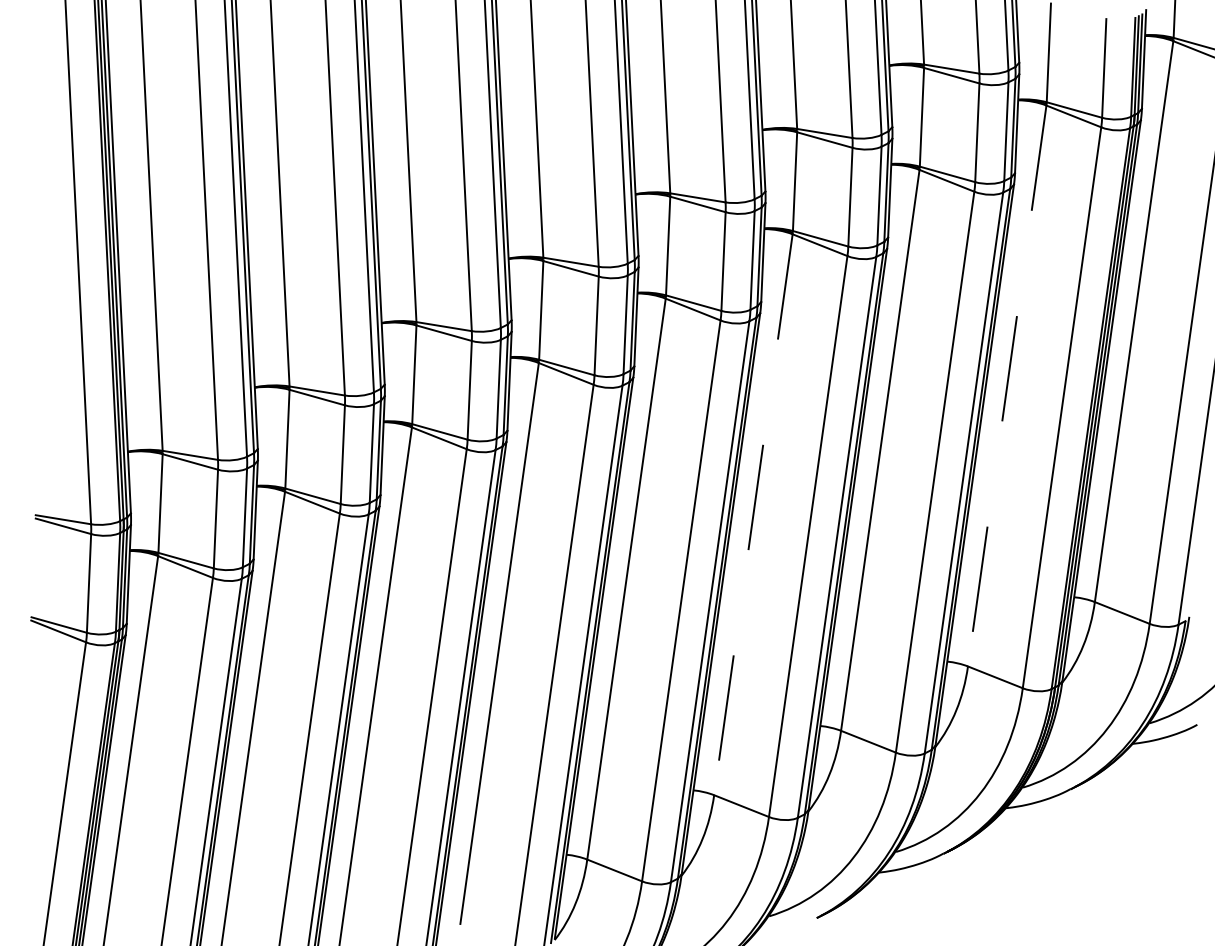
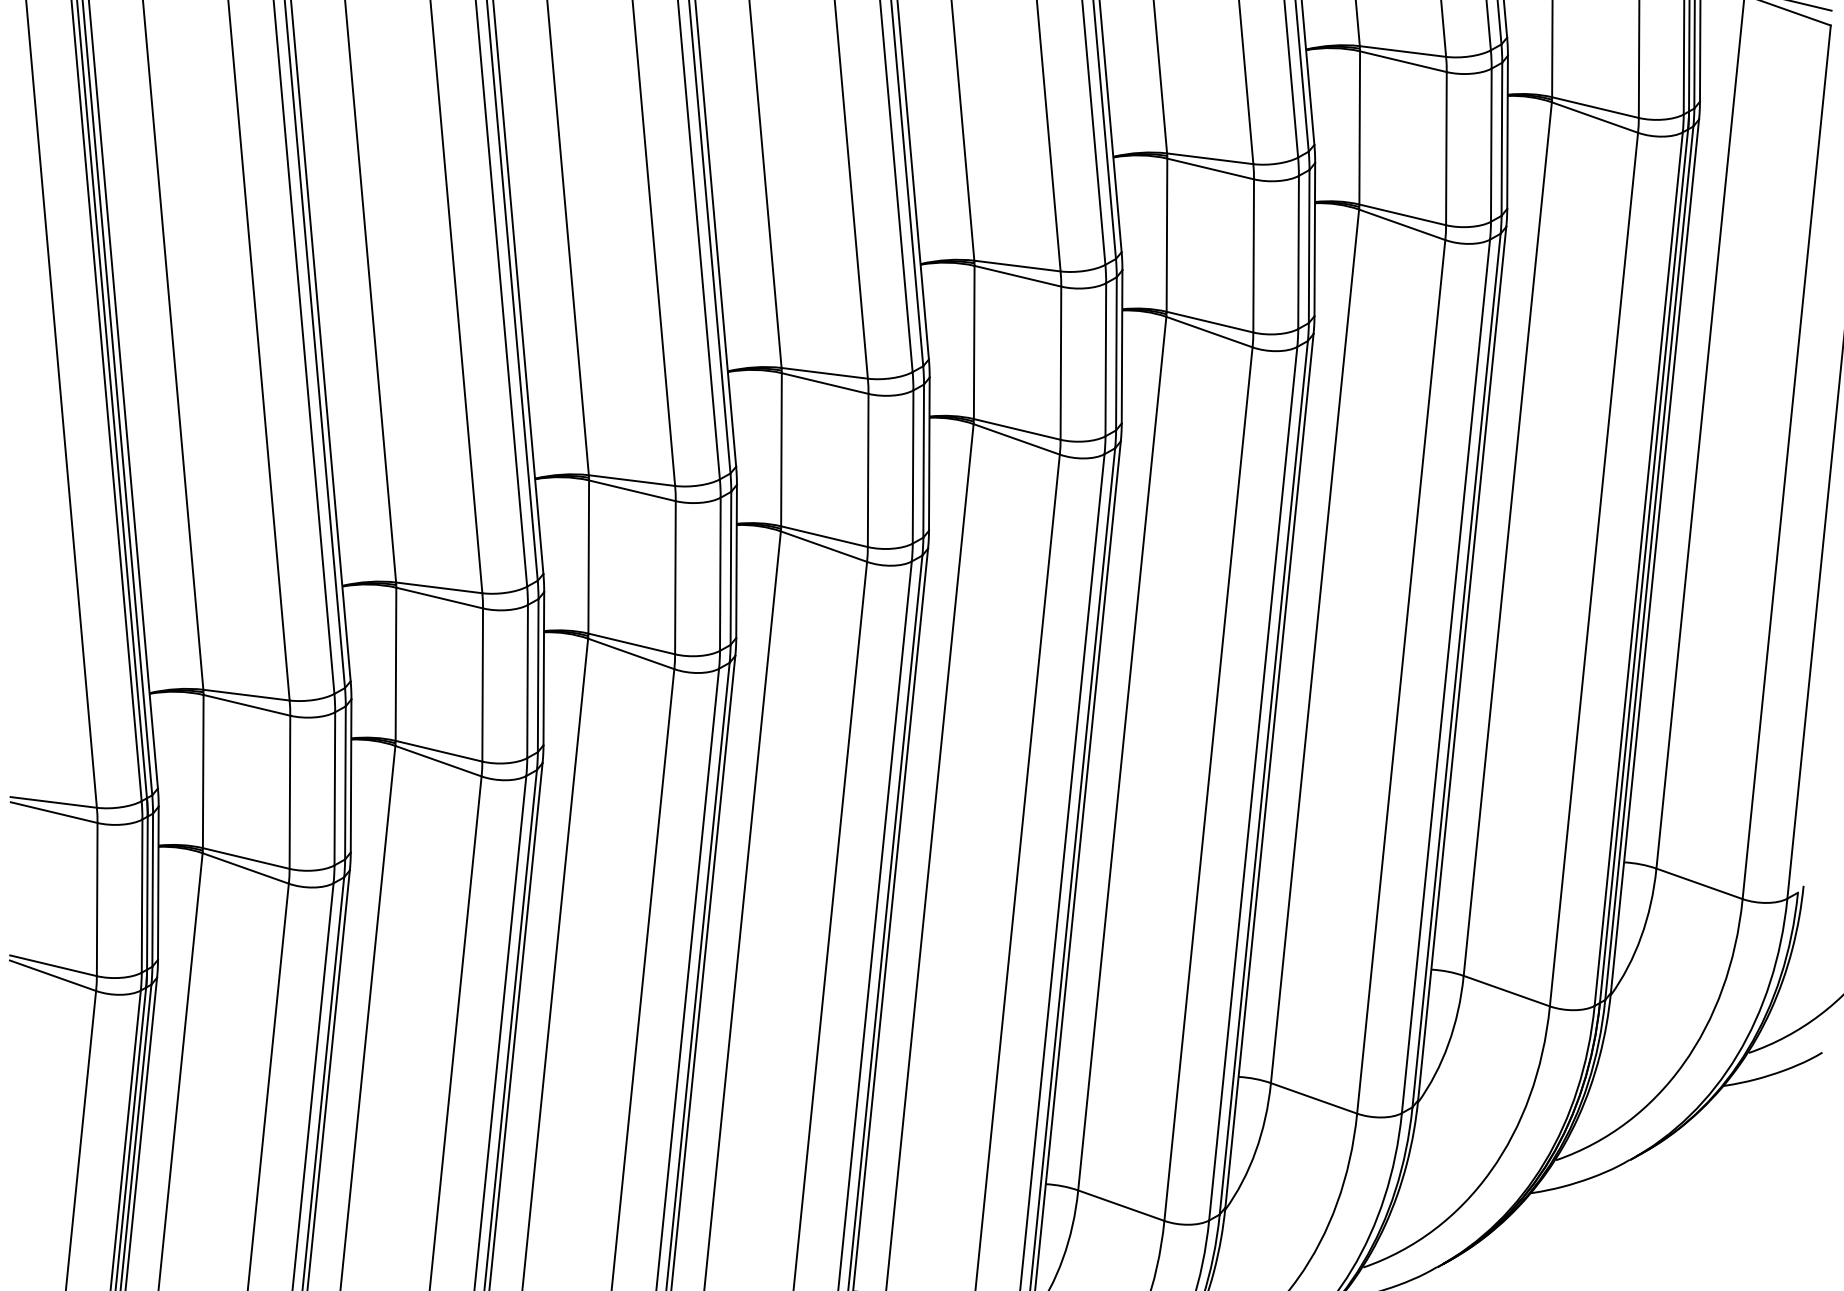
line: (1007, 386) -> (1508, 539), dashed -> solid
line: (753, 515) -> (1122, 754), dashed -> solid

